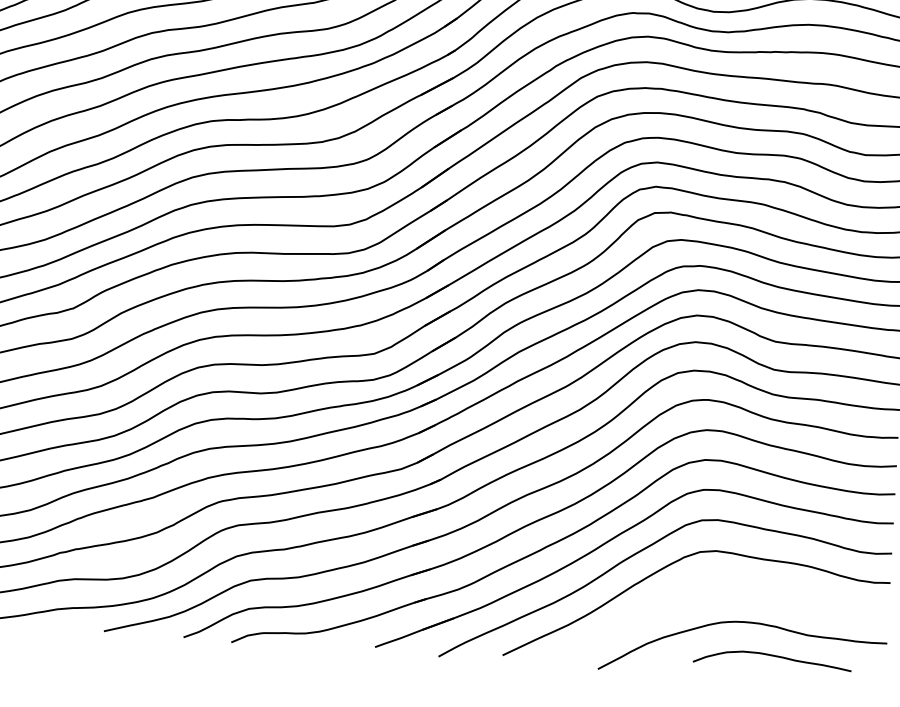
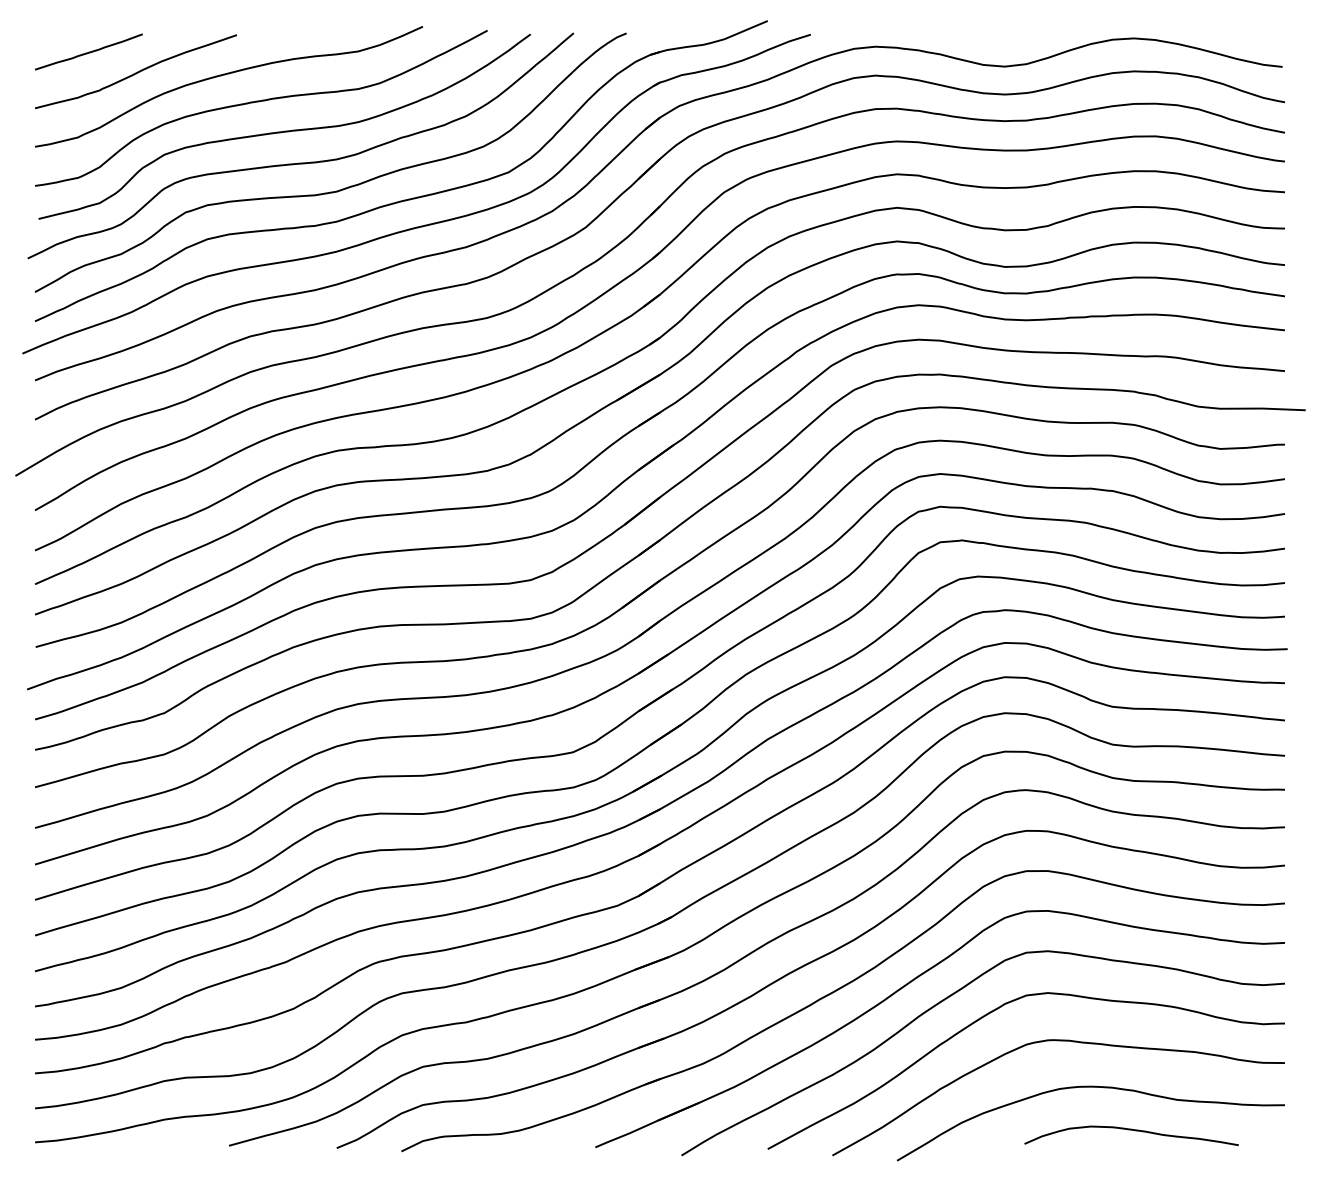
curve: (722, 587) -> (1058, 1041), added

